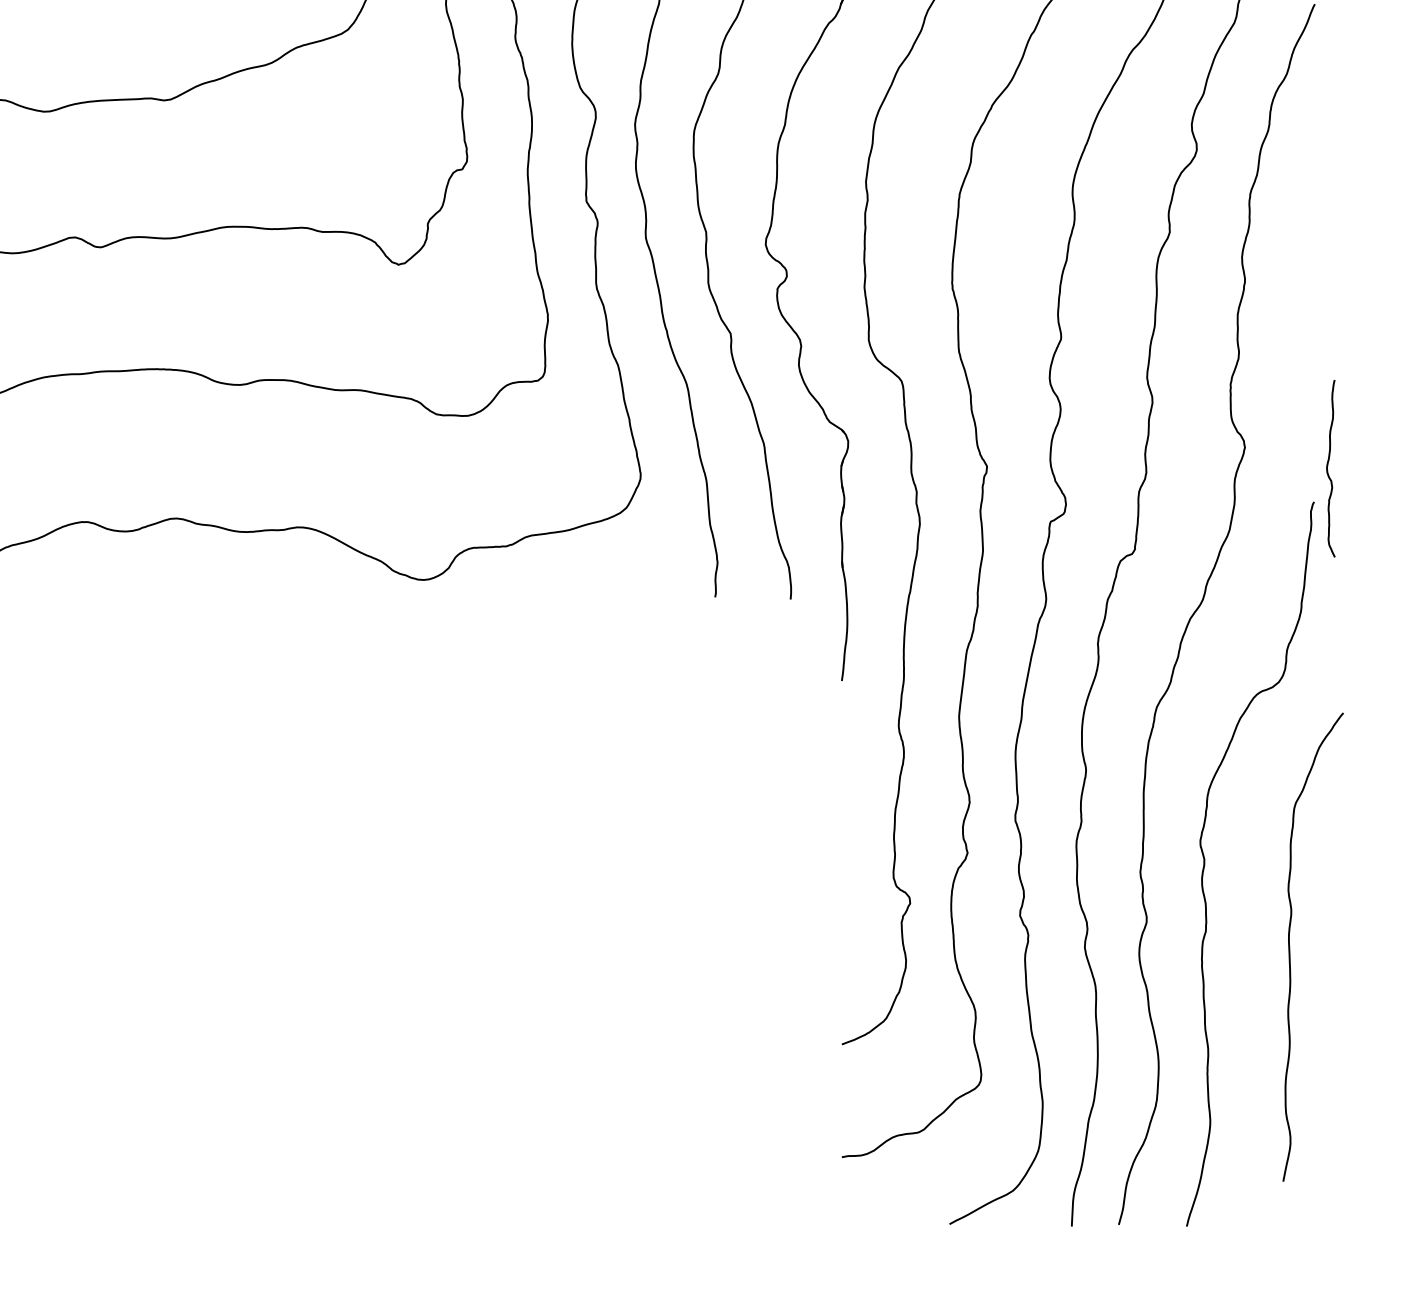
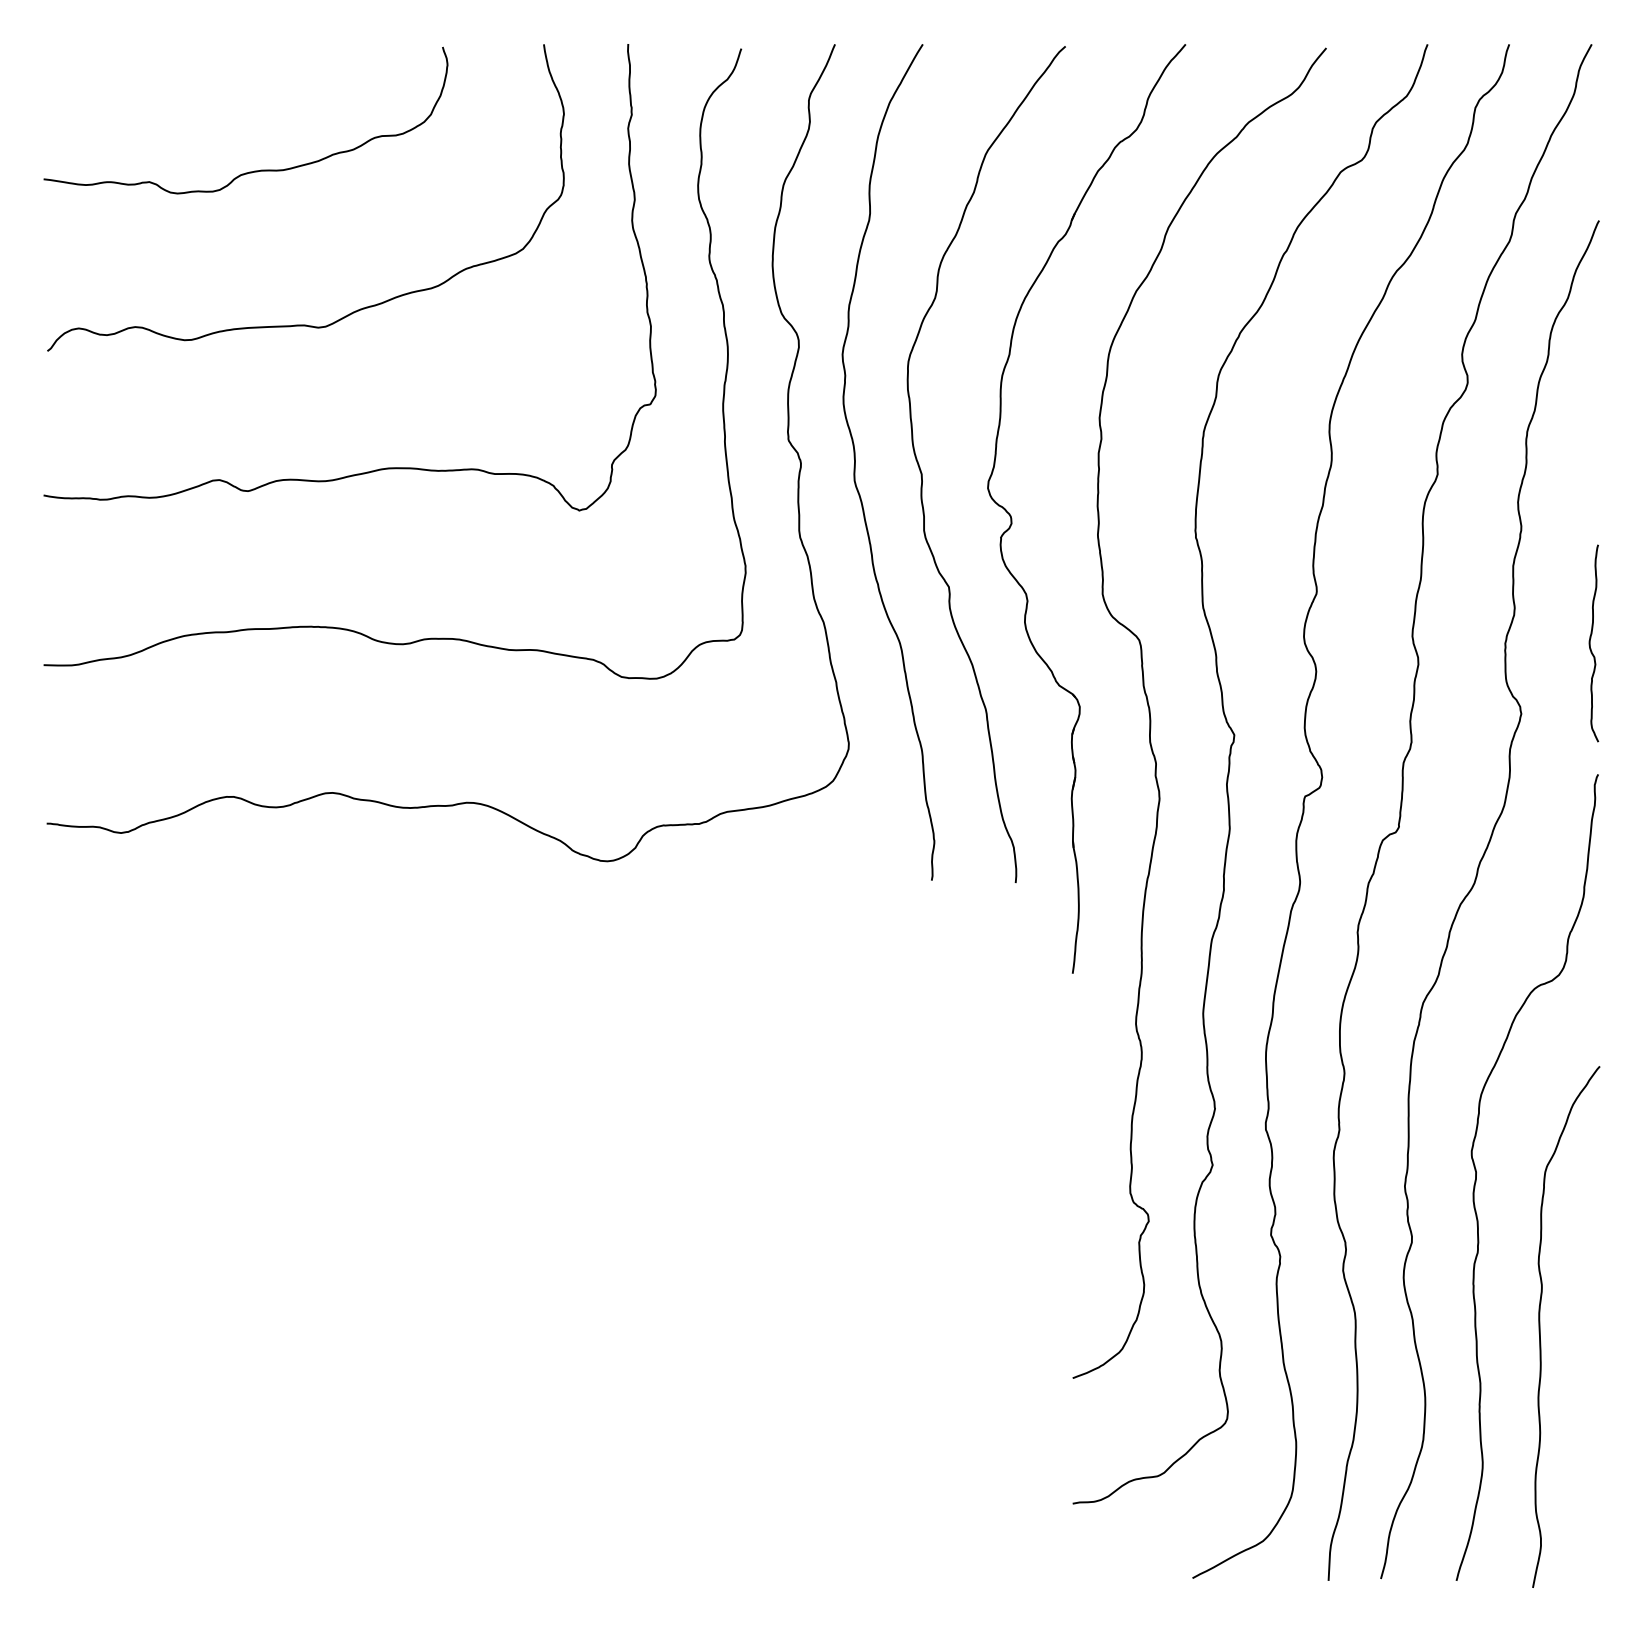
curve: (1327, 468) -> (1590, 643), moved
curve: (1290, 946) -> (1540, 1326), moved

